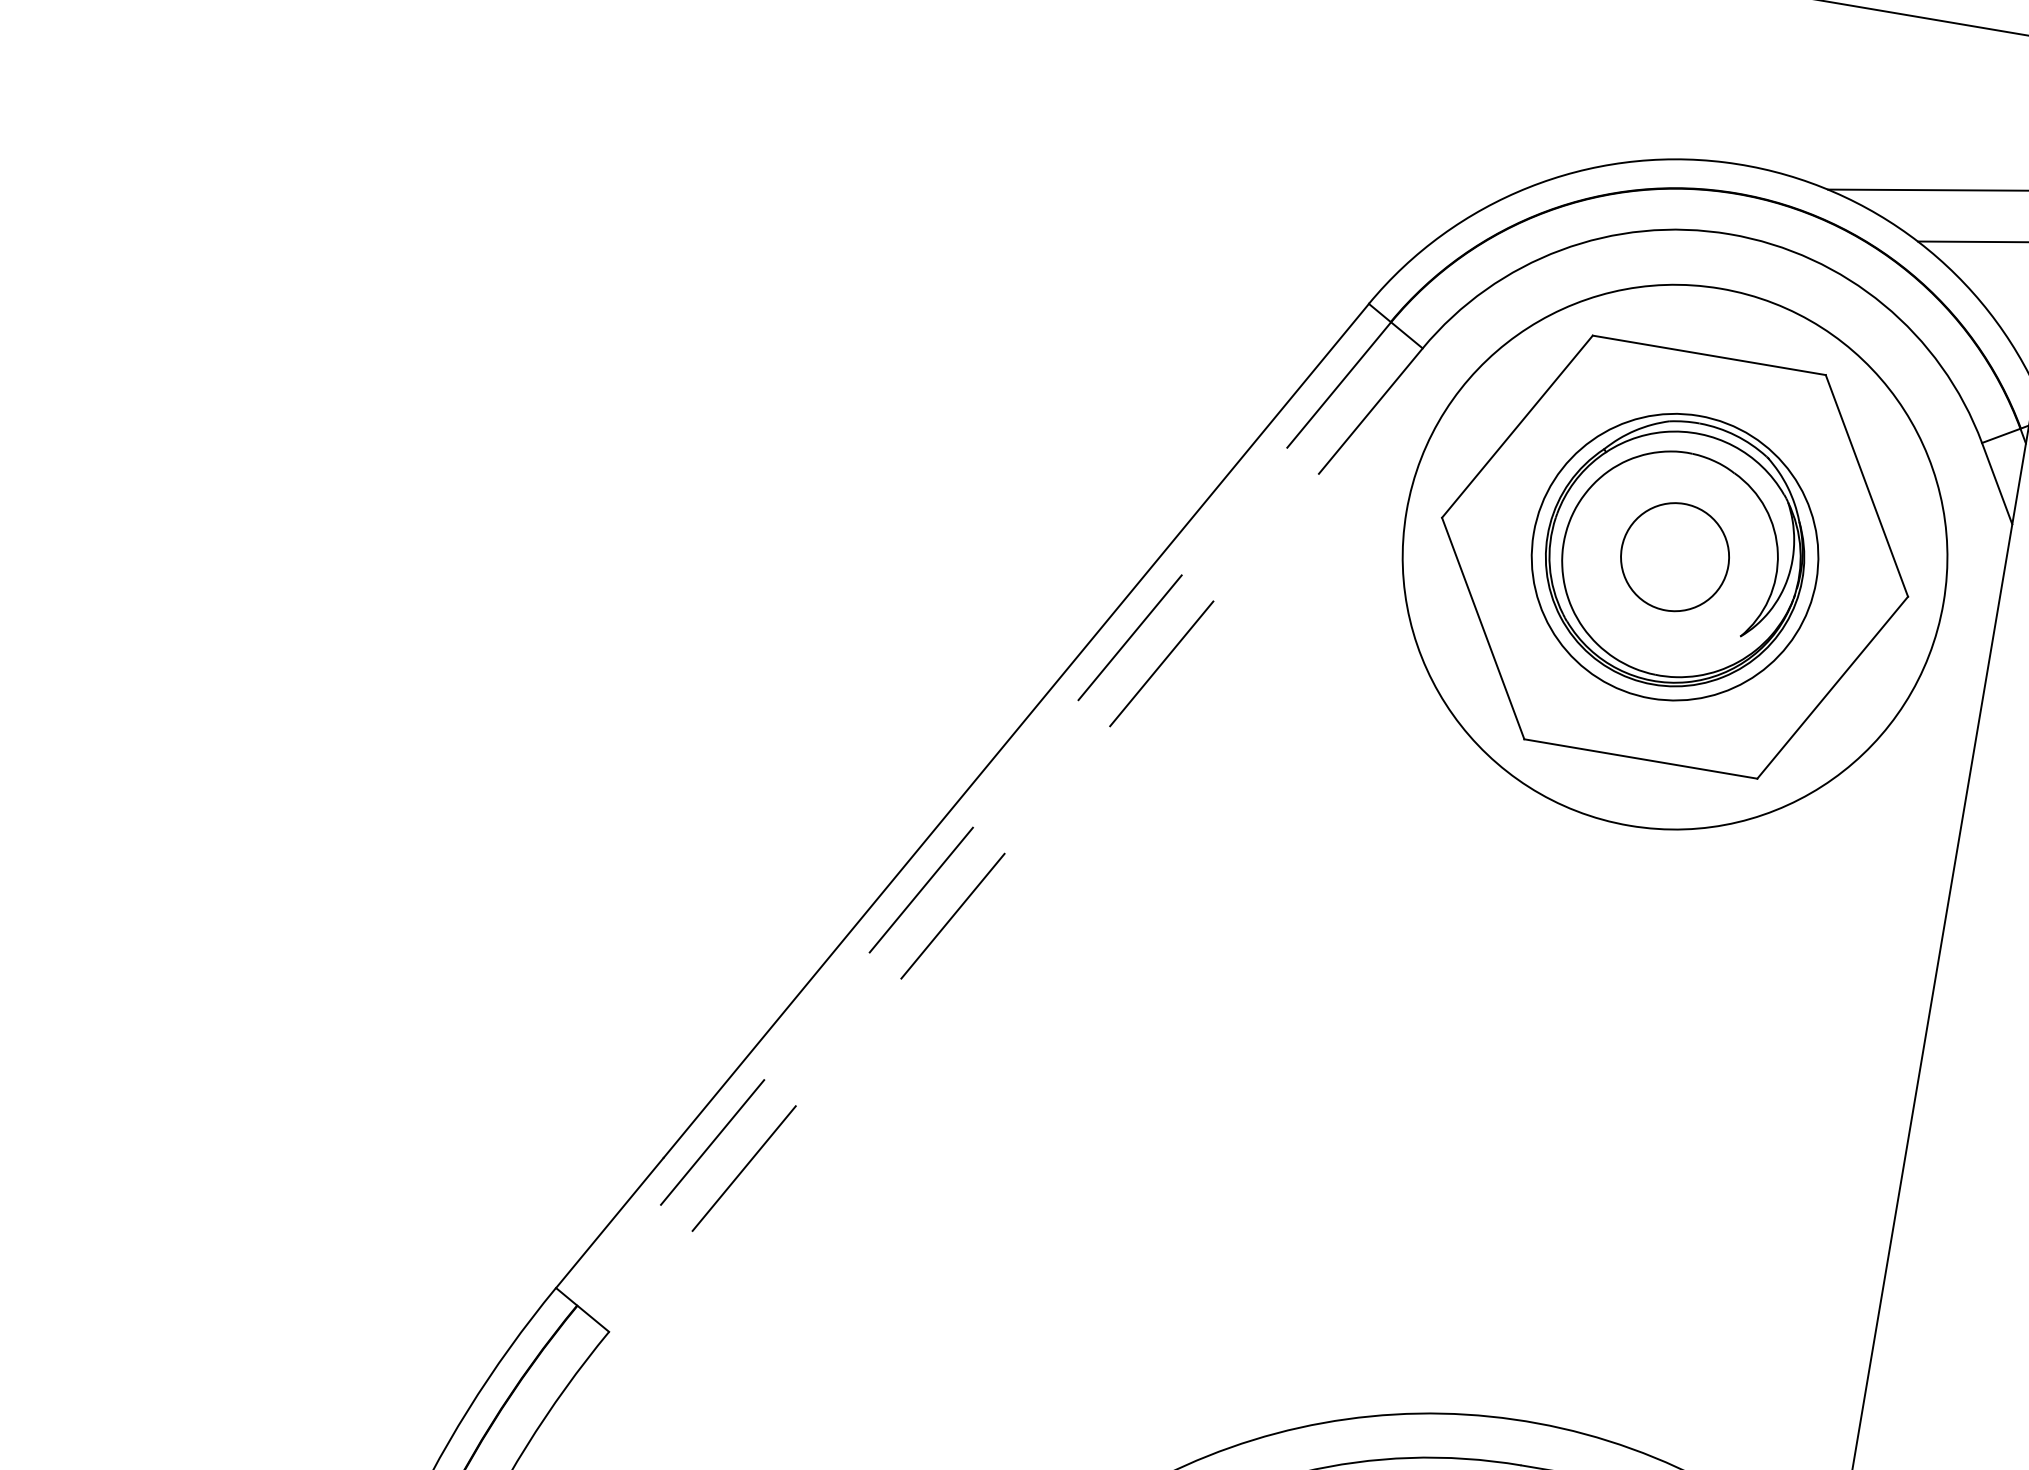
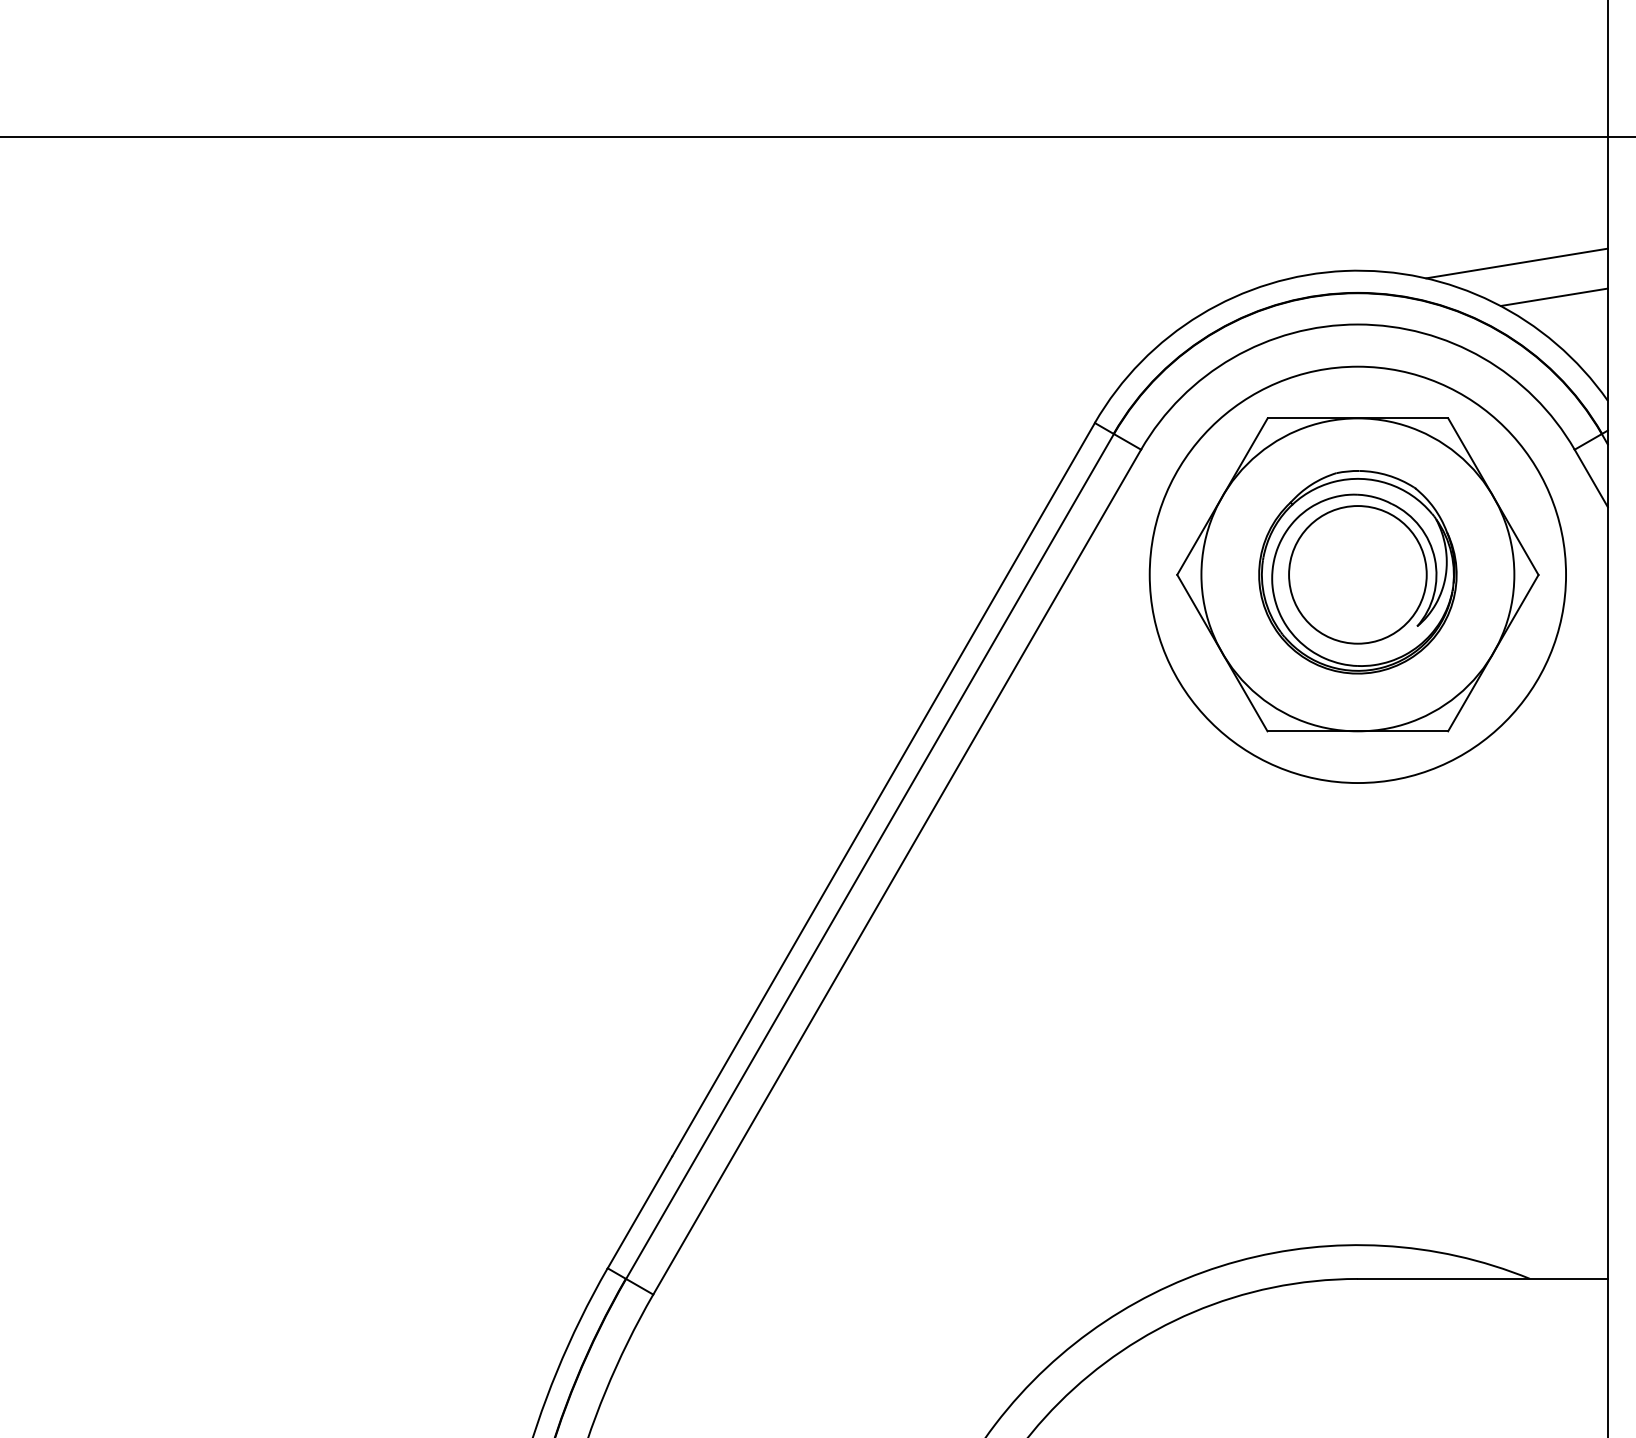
circle: (1674, 556) -> (1357, 574), size x1.43
circle: (1674, 556) -> (1357, 574), size x1.67
line: (984, 814) -> (870, 856), dashed -> solid
line: (1016, 840) -> (897, 872), dashed -> solid

